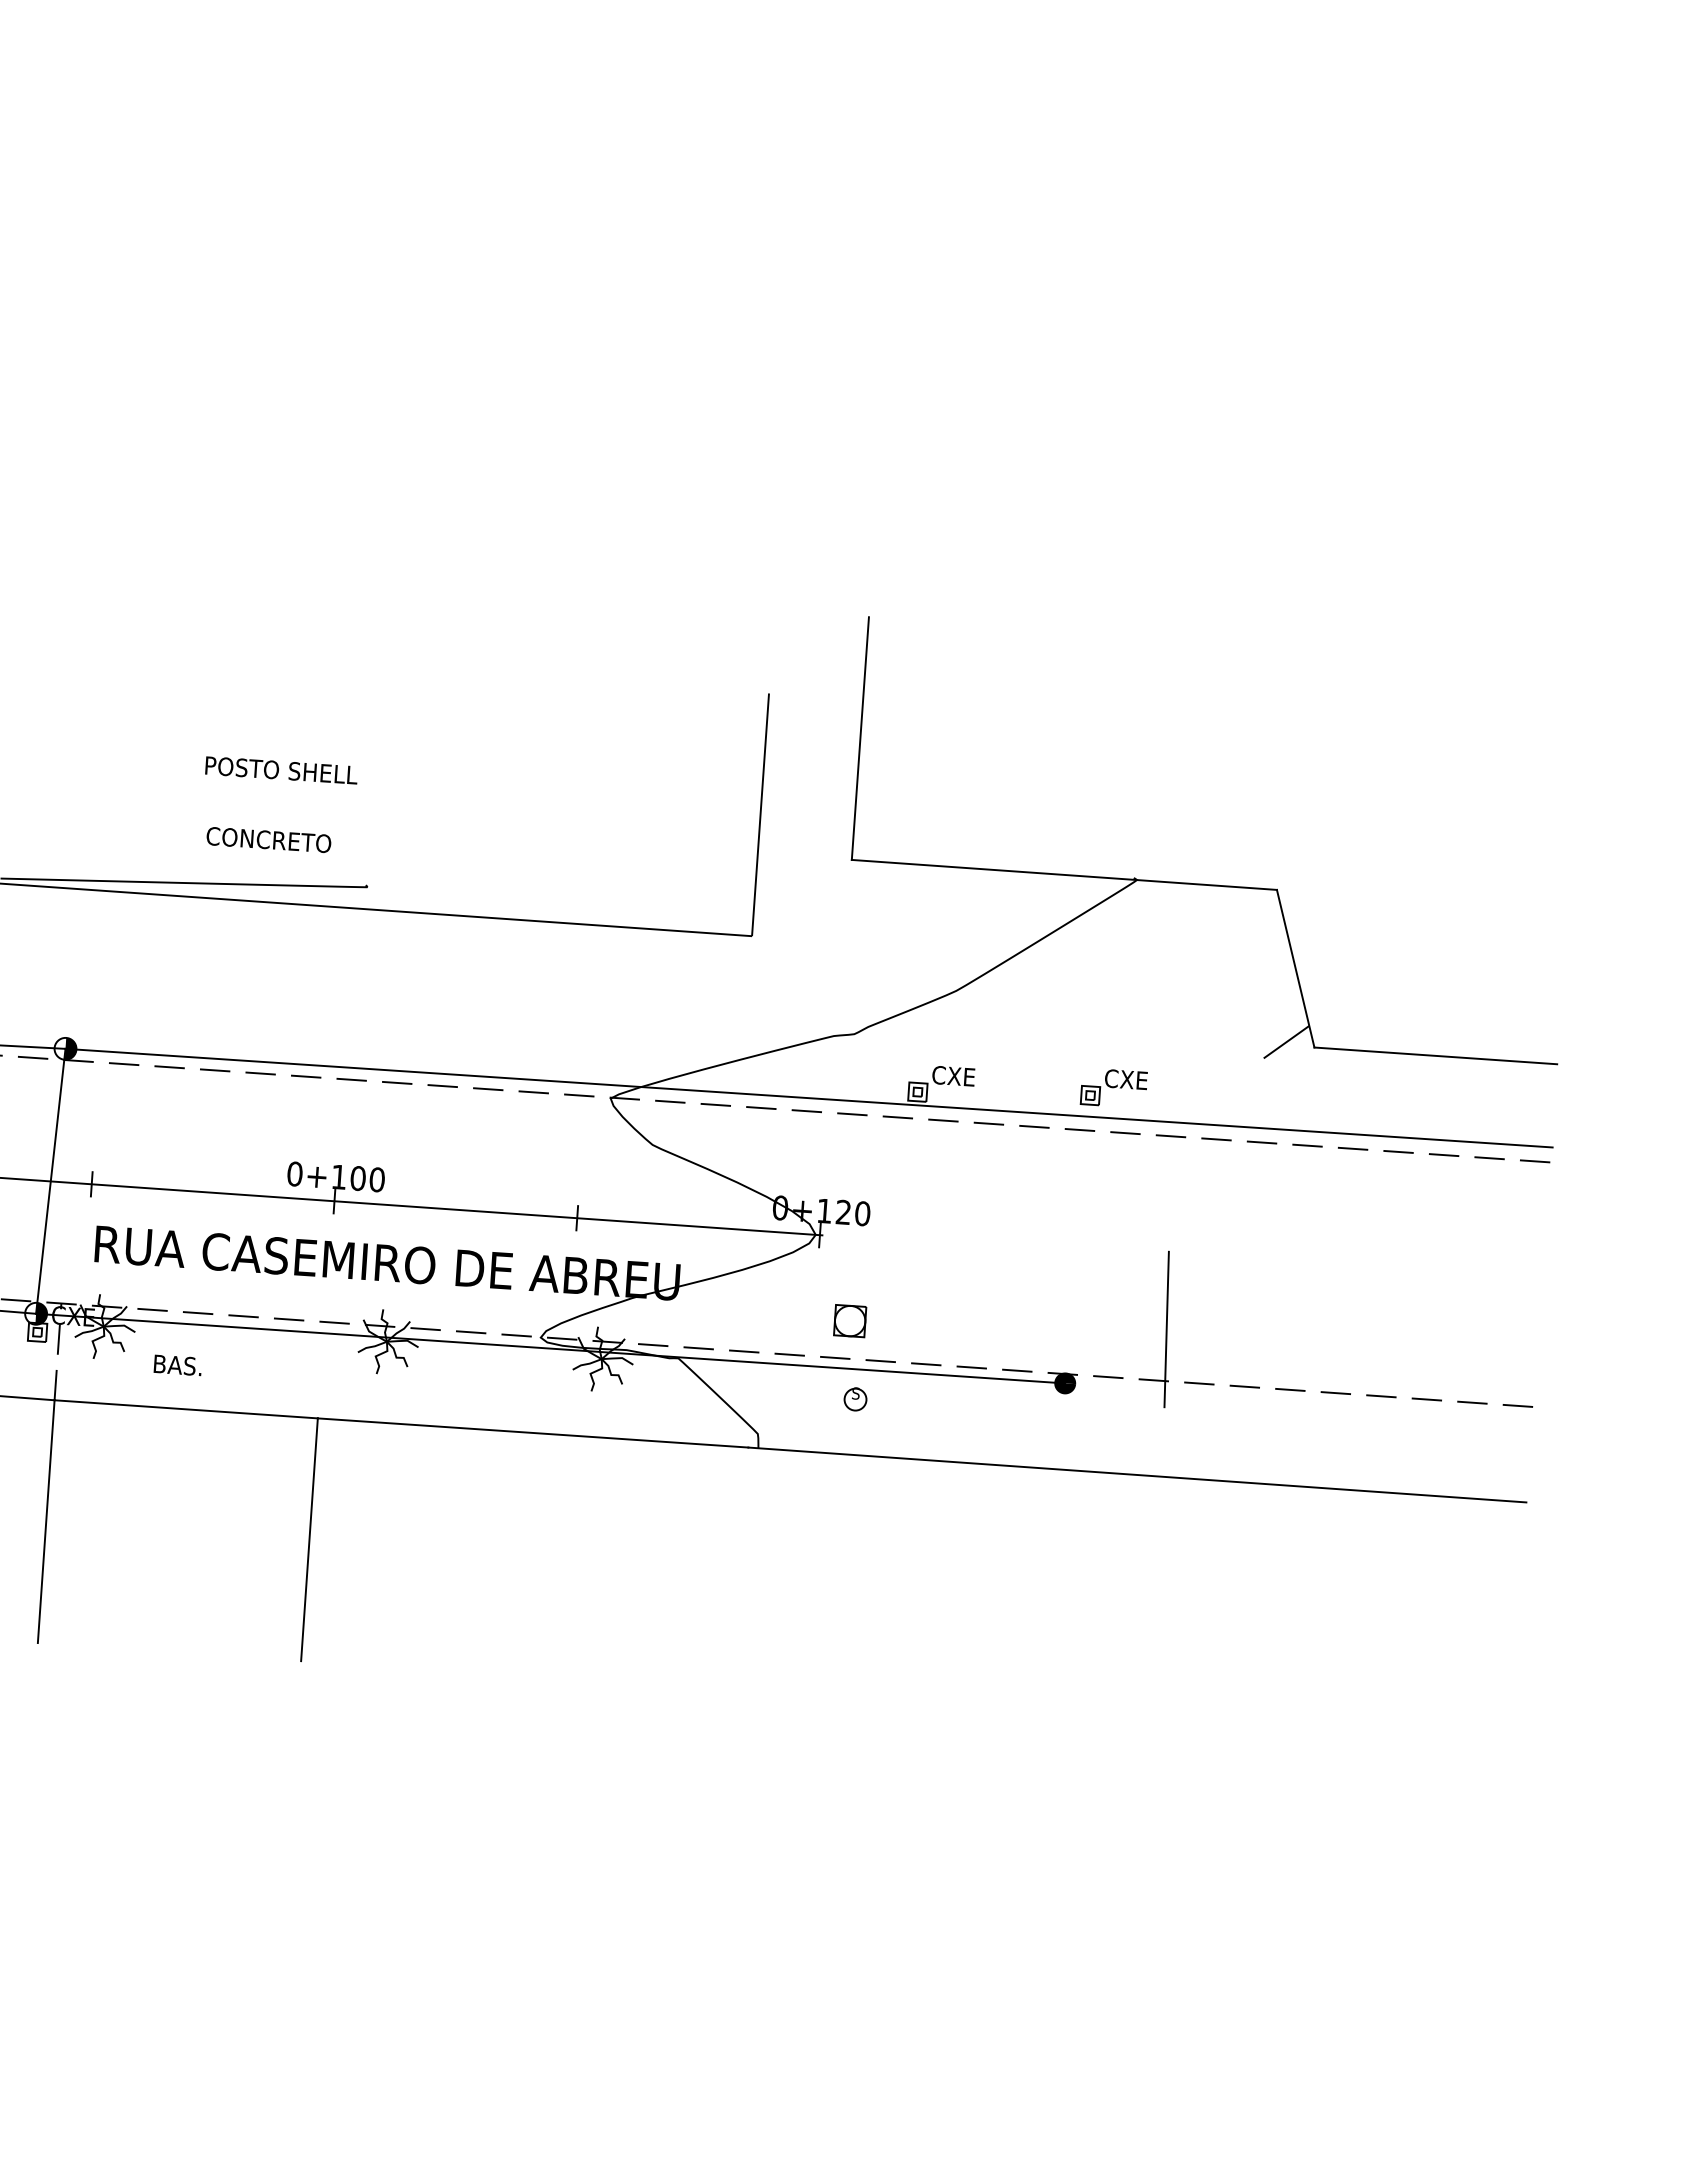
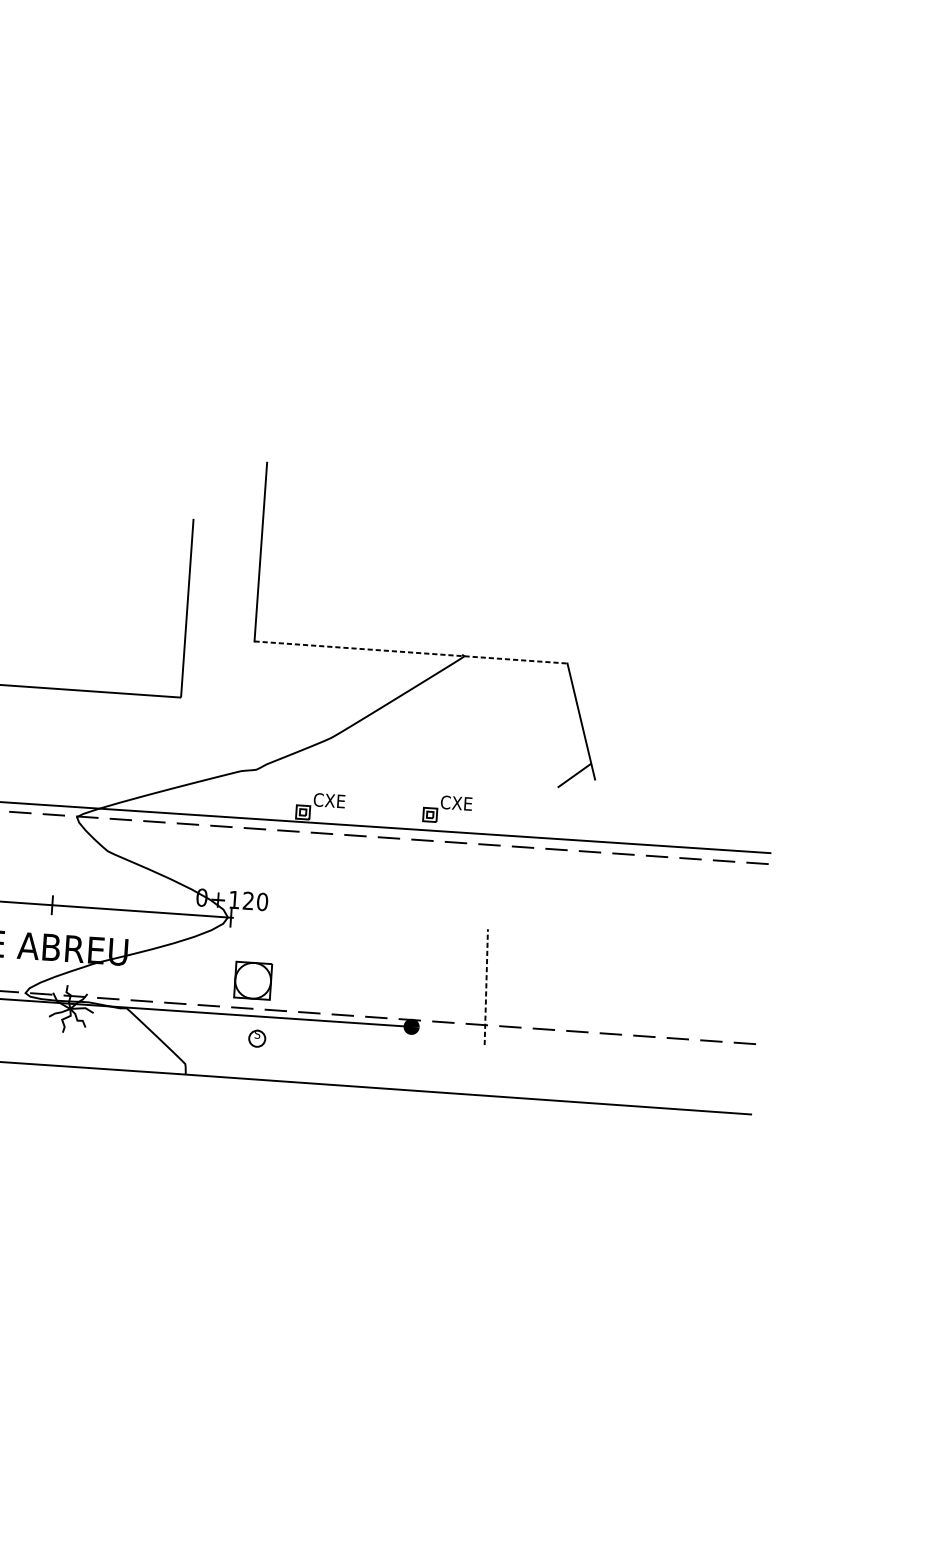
line: (1064, 874) -> (411, 652), solid -> dashed
line: (1435, 1055) -> (684, 785), removed
part: (850, 1321) -> (253, 981), size x1.6
line: (1166, 1329) -> (486, 987), solid -> dashed

